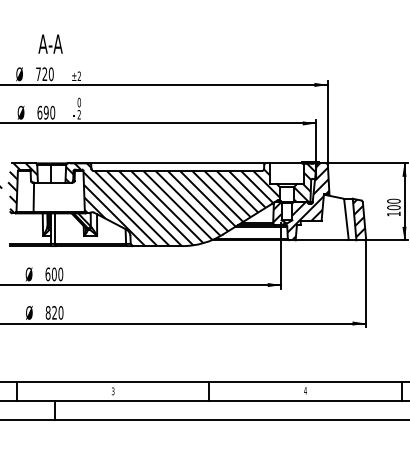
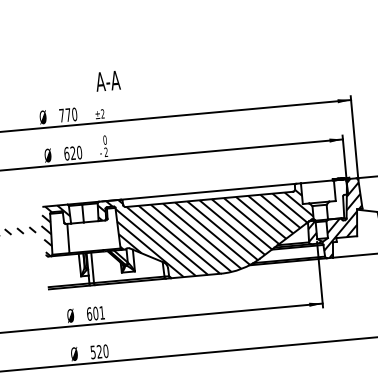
text: (50, 43) -> (107, 80), moved
text: (44, 73) -> (67, 114), 720 -> 770
text: (45, 112) -> (72, 153), 690 -> 620
hatch: (305, 182) -> (337, 199), removed
text: (60, 274) -> (101, 313), 600 -> 601
text: (47, 312) -> (92, 352), 820 -> 520

